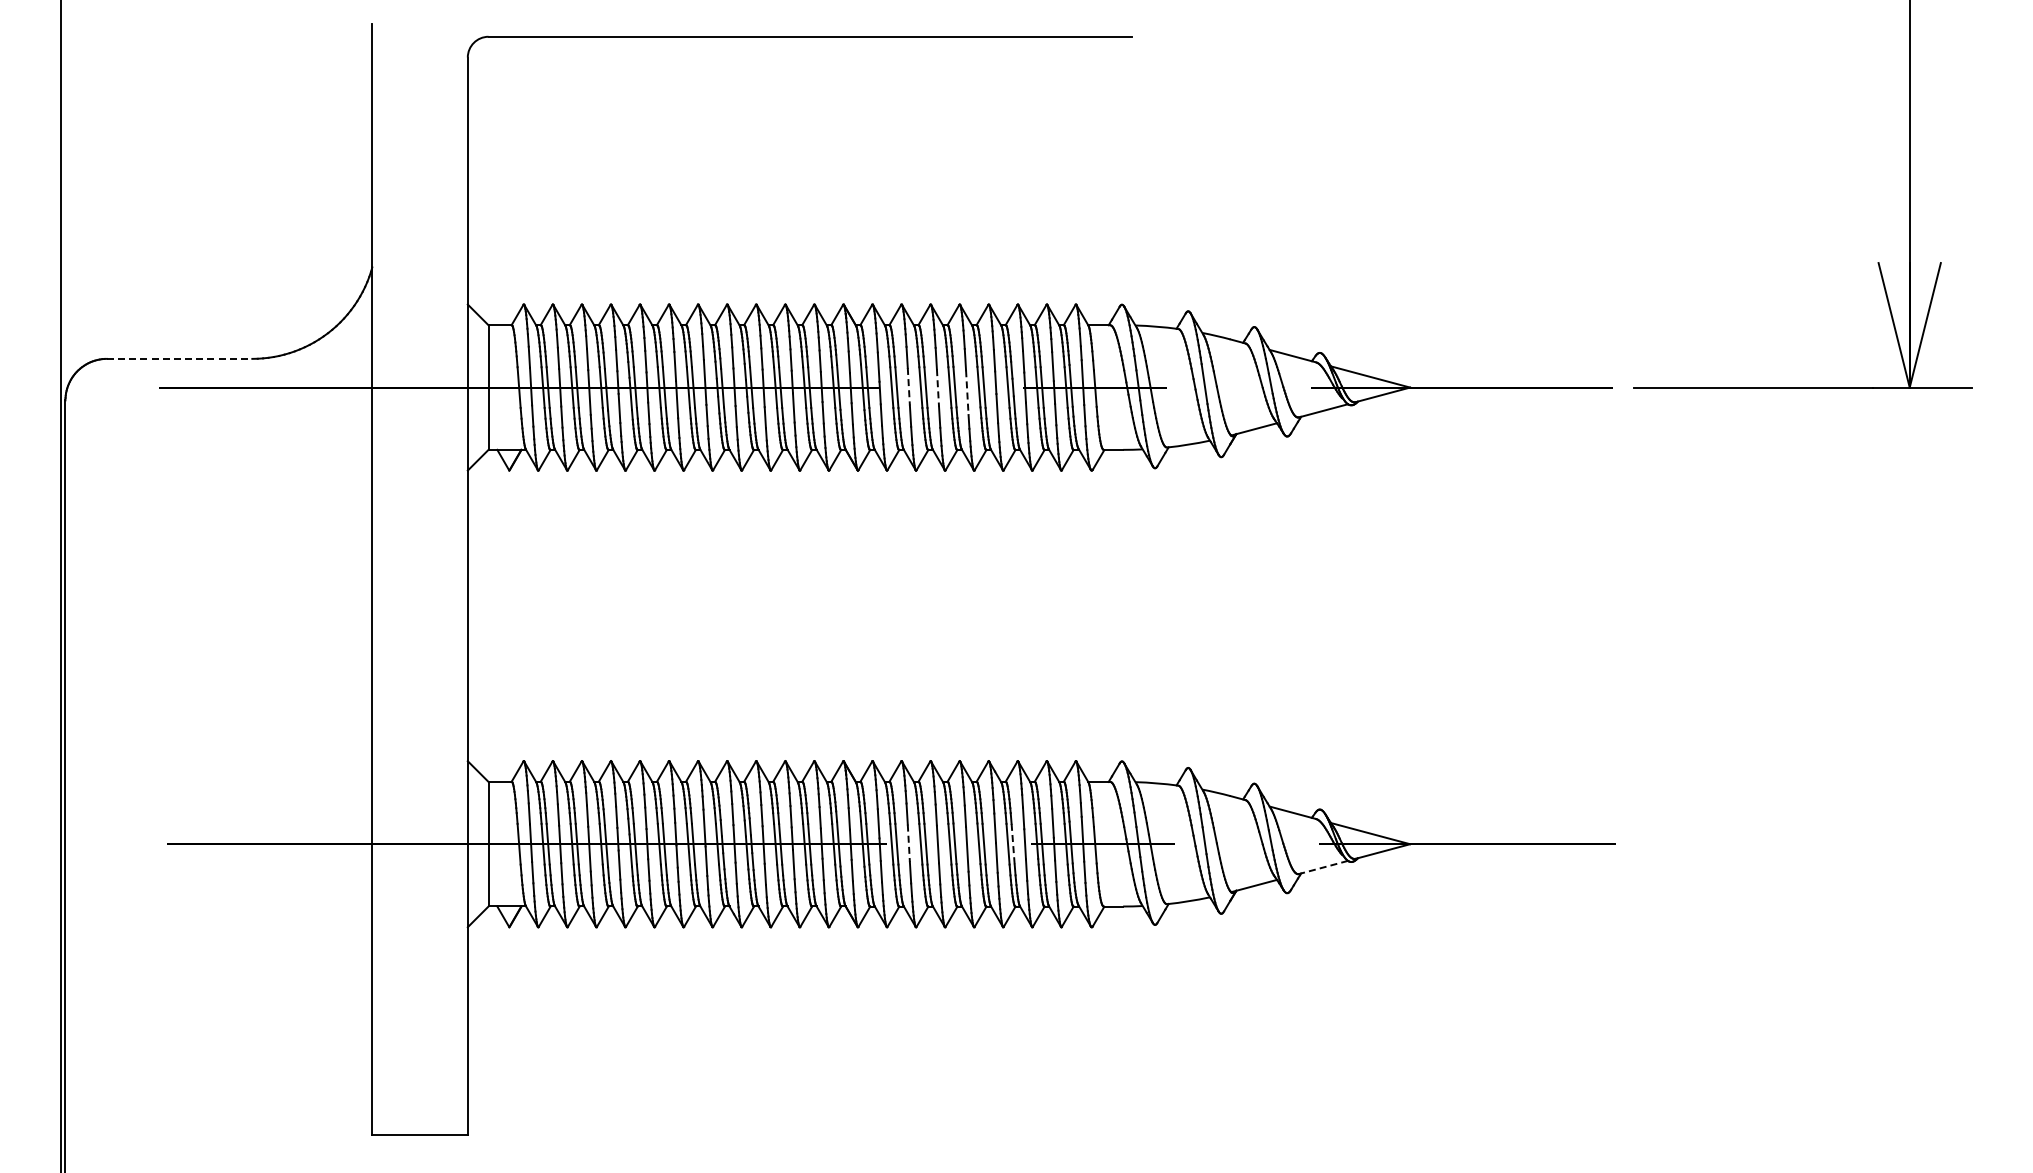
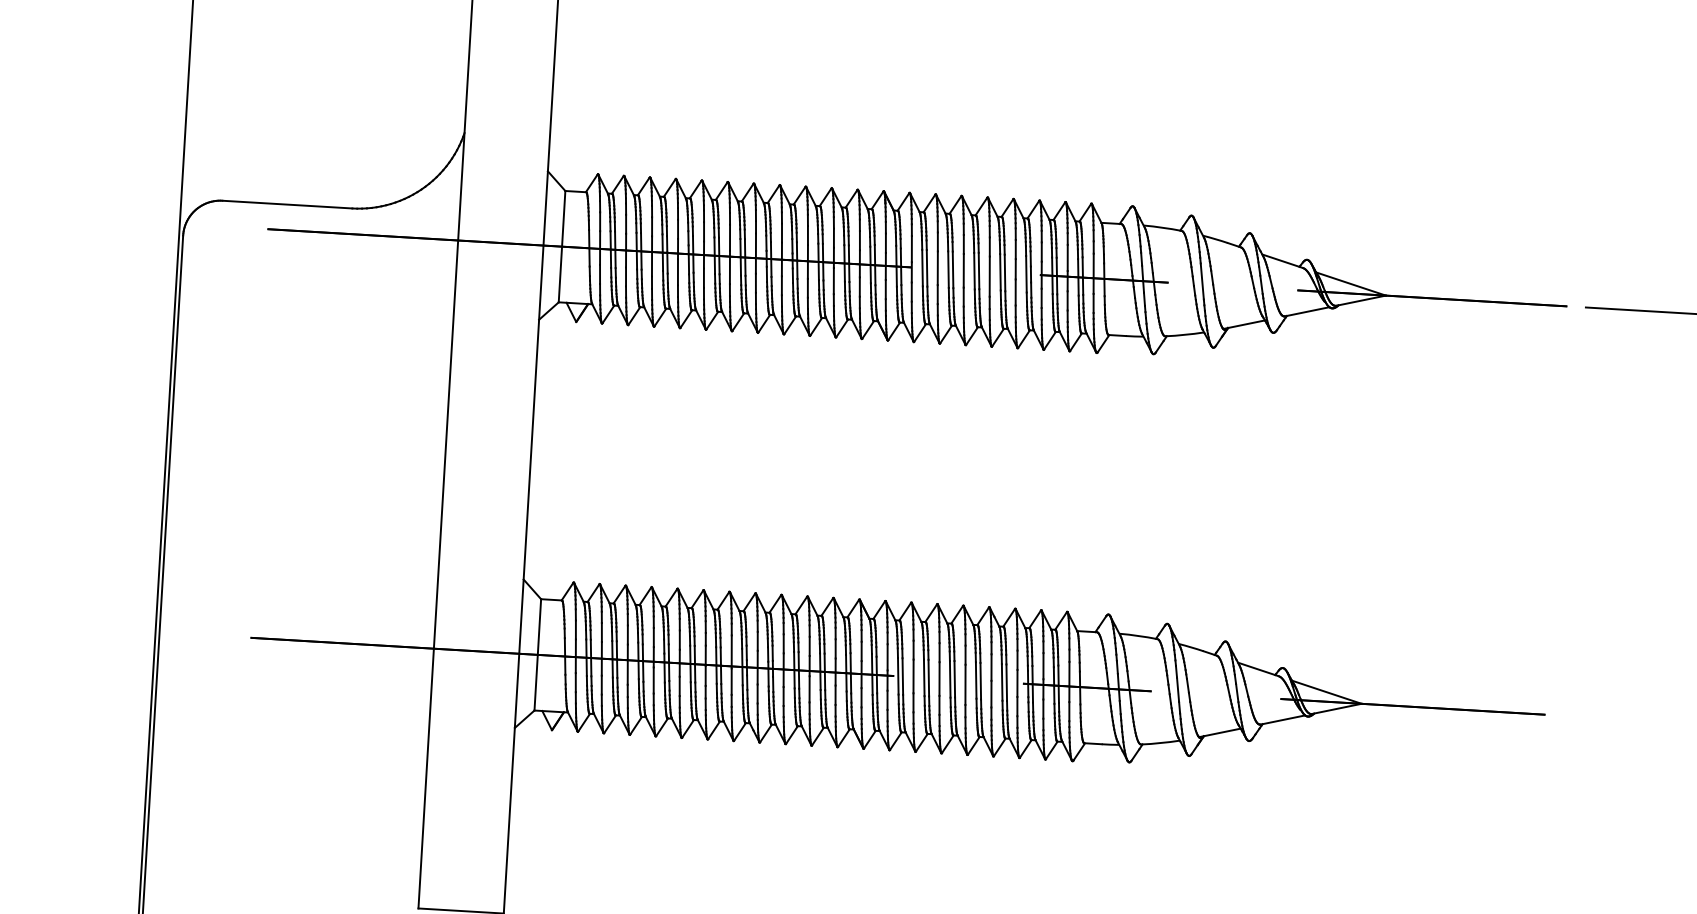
line: (179, 358) -> (287, 204), dashed -> solid
line: (908, 386) -> (937, 268), dashed -> solid
line: (937, 387) -> (963, 270), dashed -> solid
line: (967, 393) -> (989, 277), dashed -> solid
line: (908, 843) -> (913, 676), dashed -> solid
line: (1013, 844) -> (1007, 683), dashed -> solid
line: (1323, 867) -> (1282, 720), dashed -> solid

